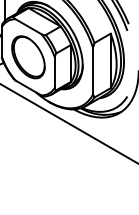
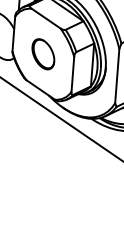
part: (28, 57) -> (43, 54), size x0.6

